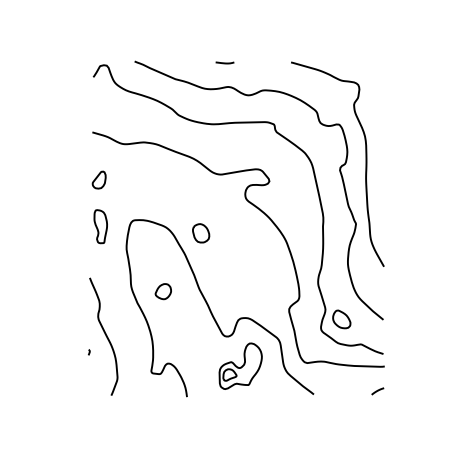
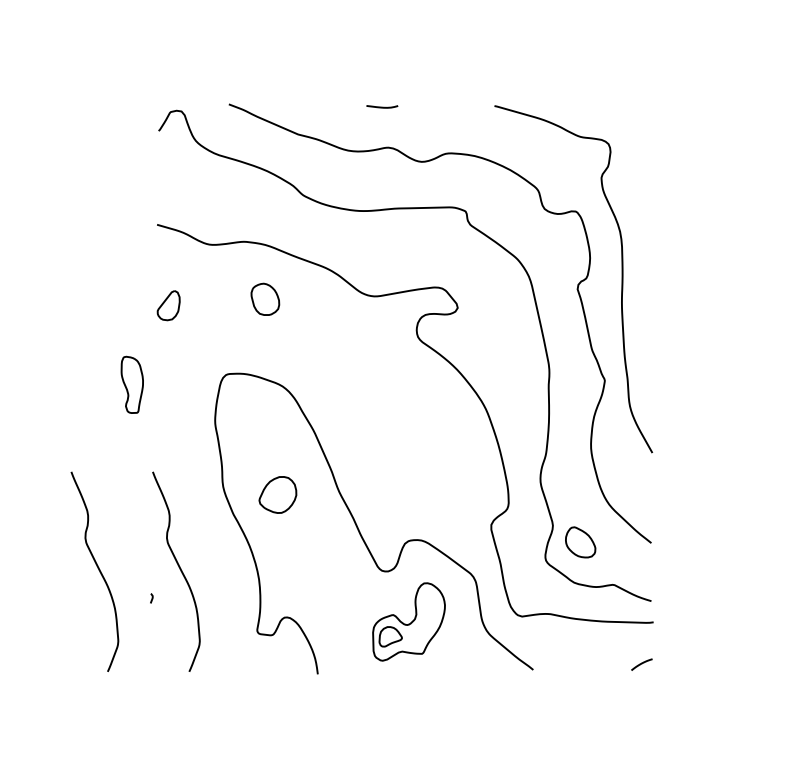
part: (100, 226) -> (131, 384), moved
part: (201, 233) -> (265, 299), moved
part: (162, 291) -> (276, 494), size x1.4
curve: (57, 336) -> (97, 571), added

